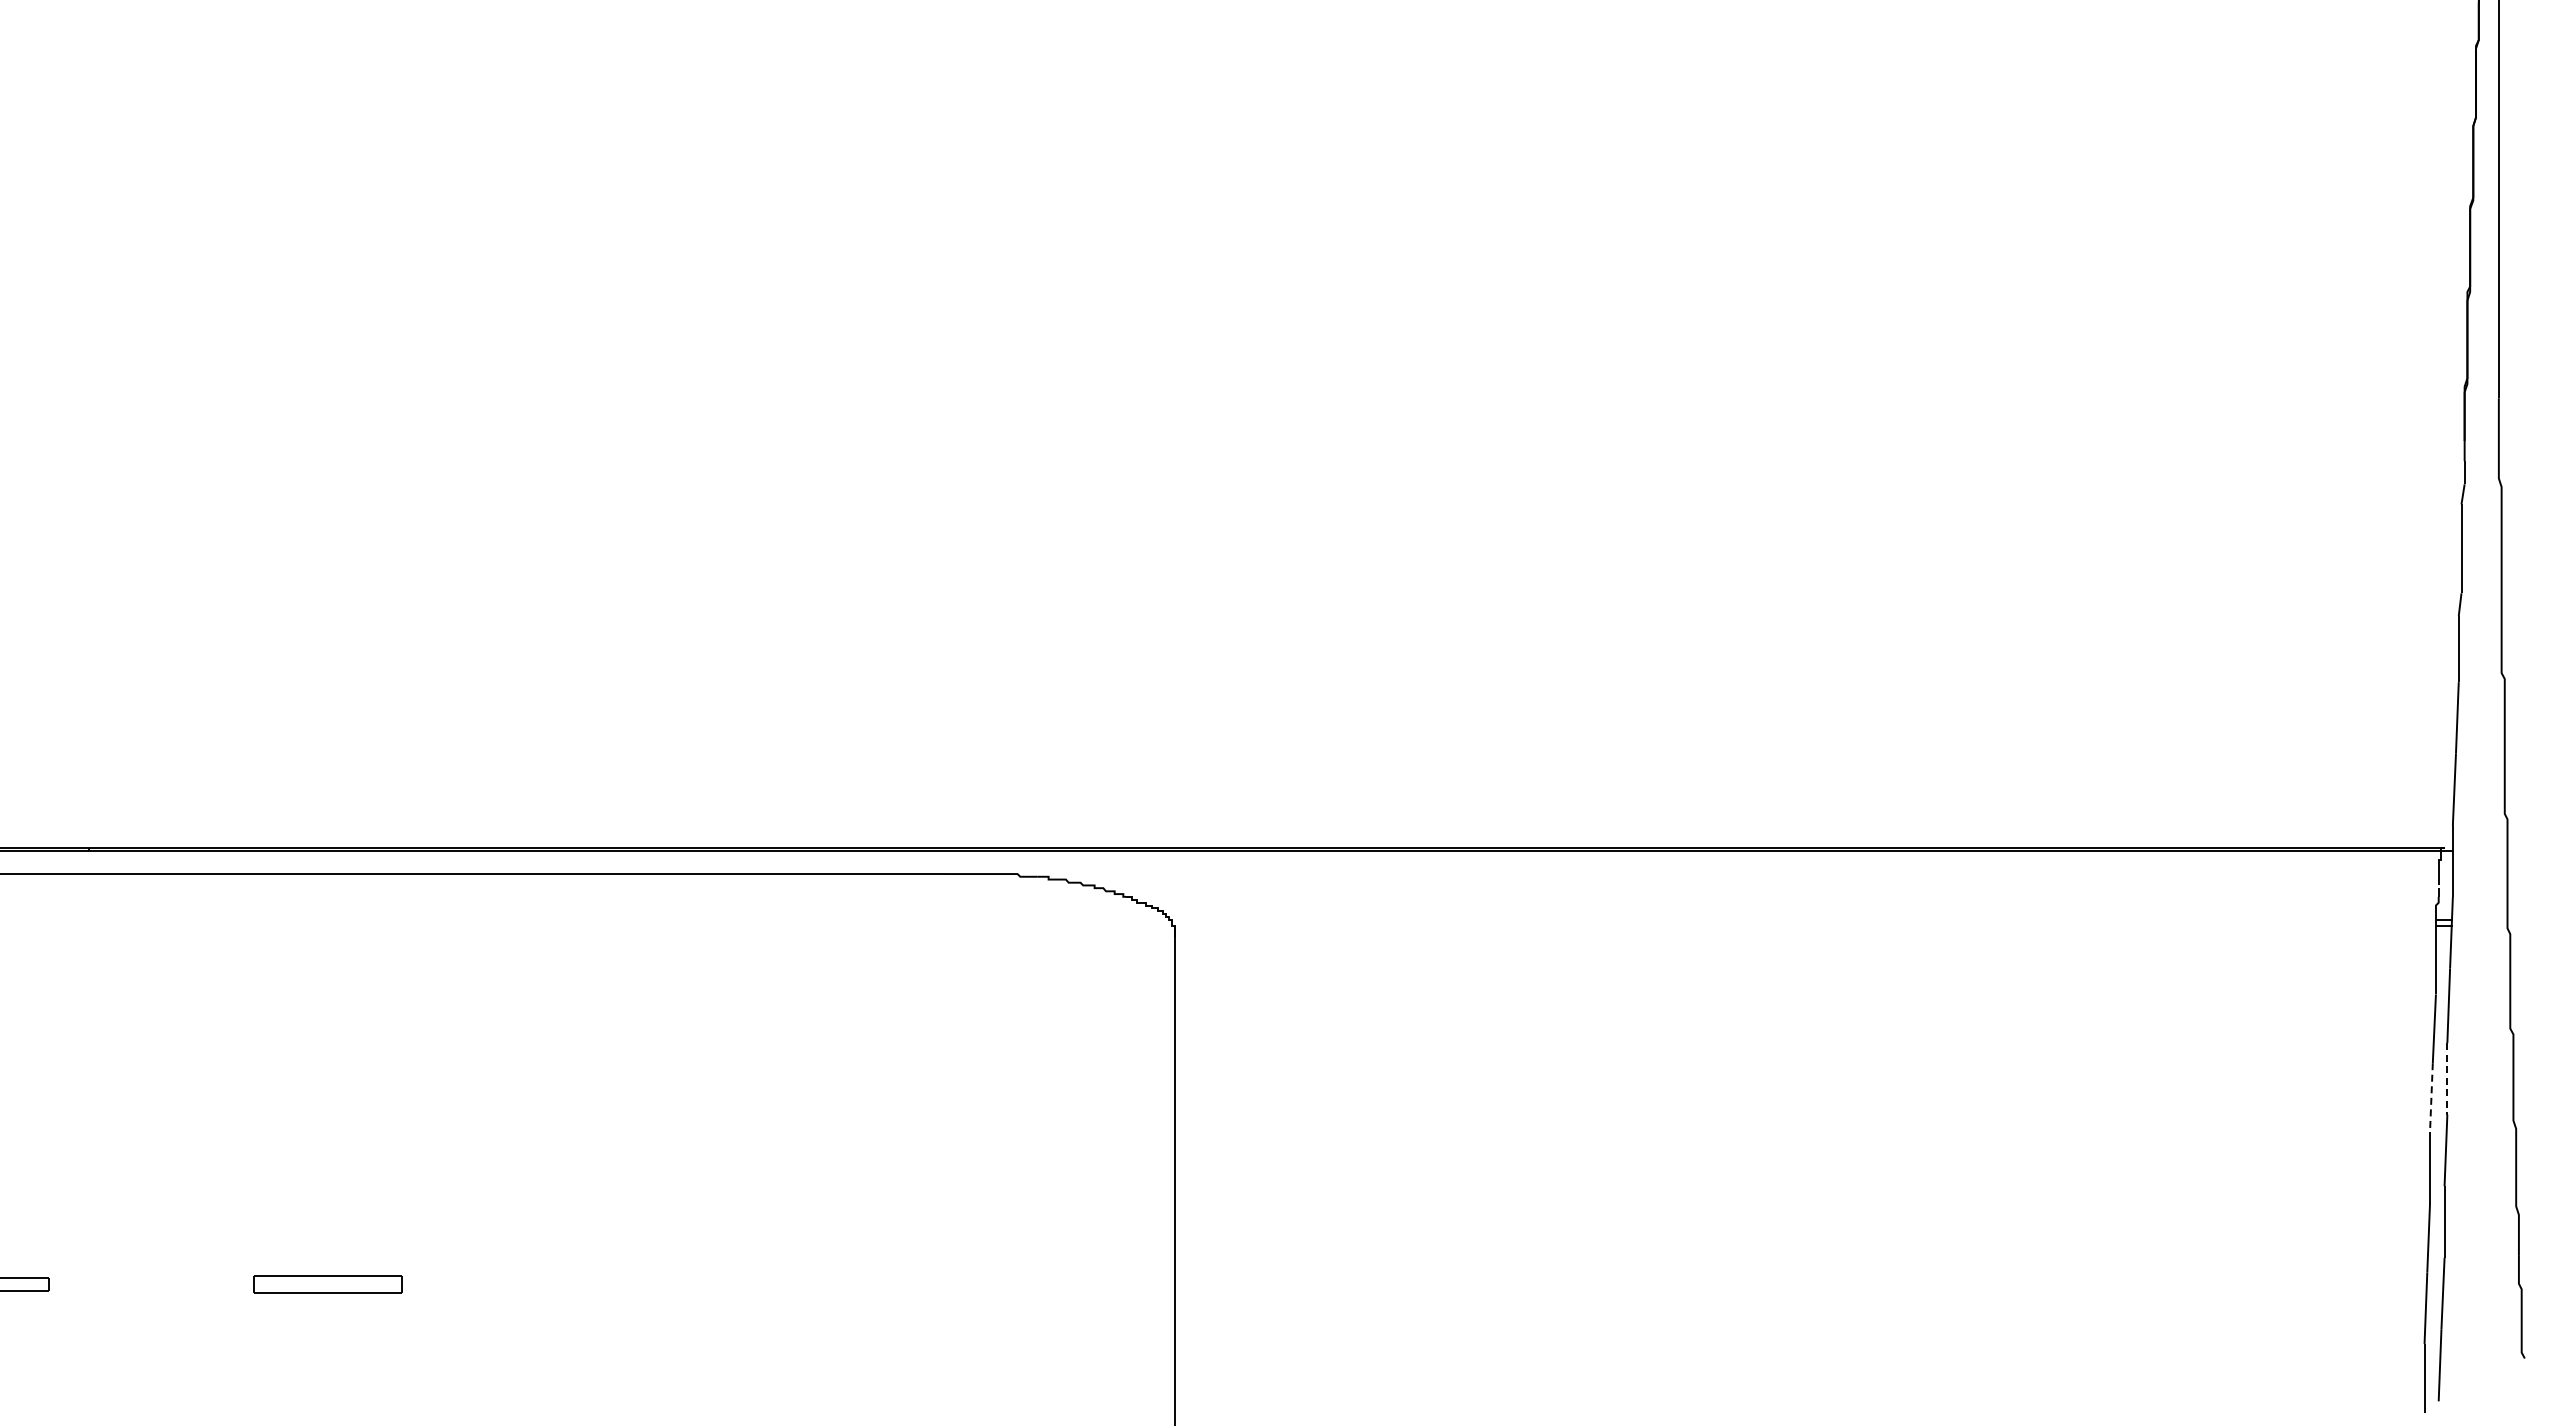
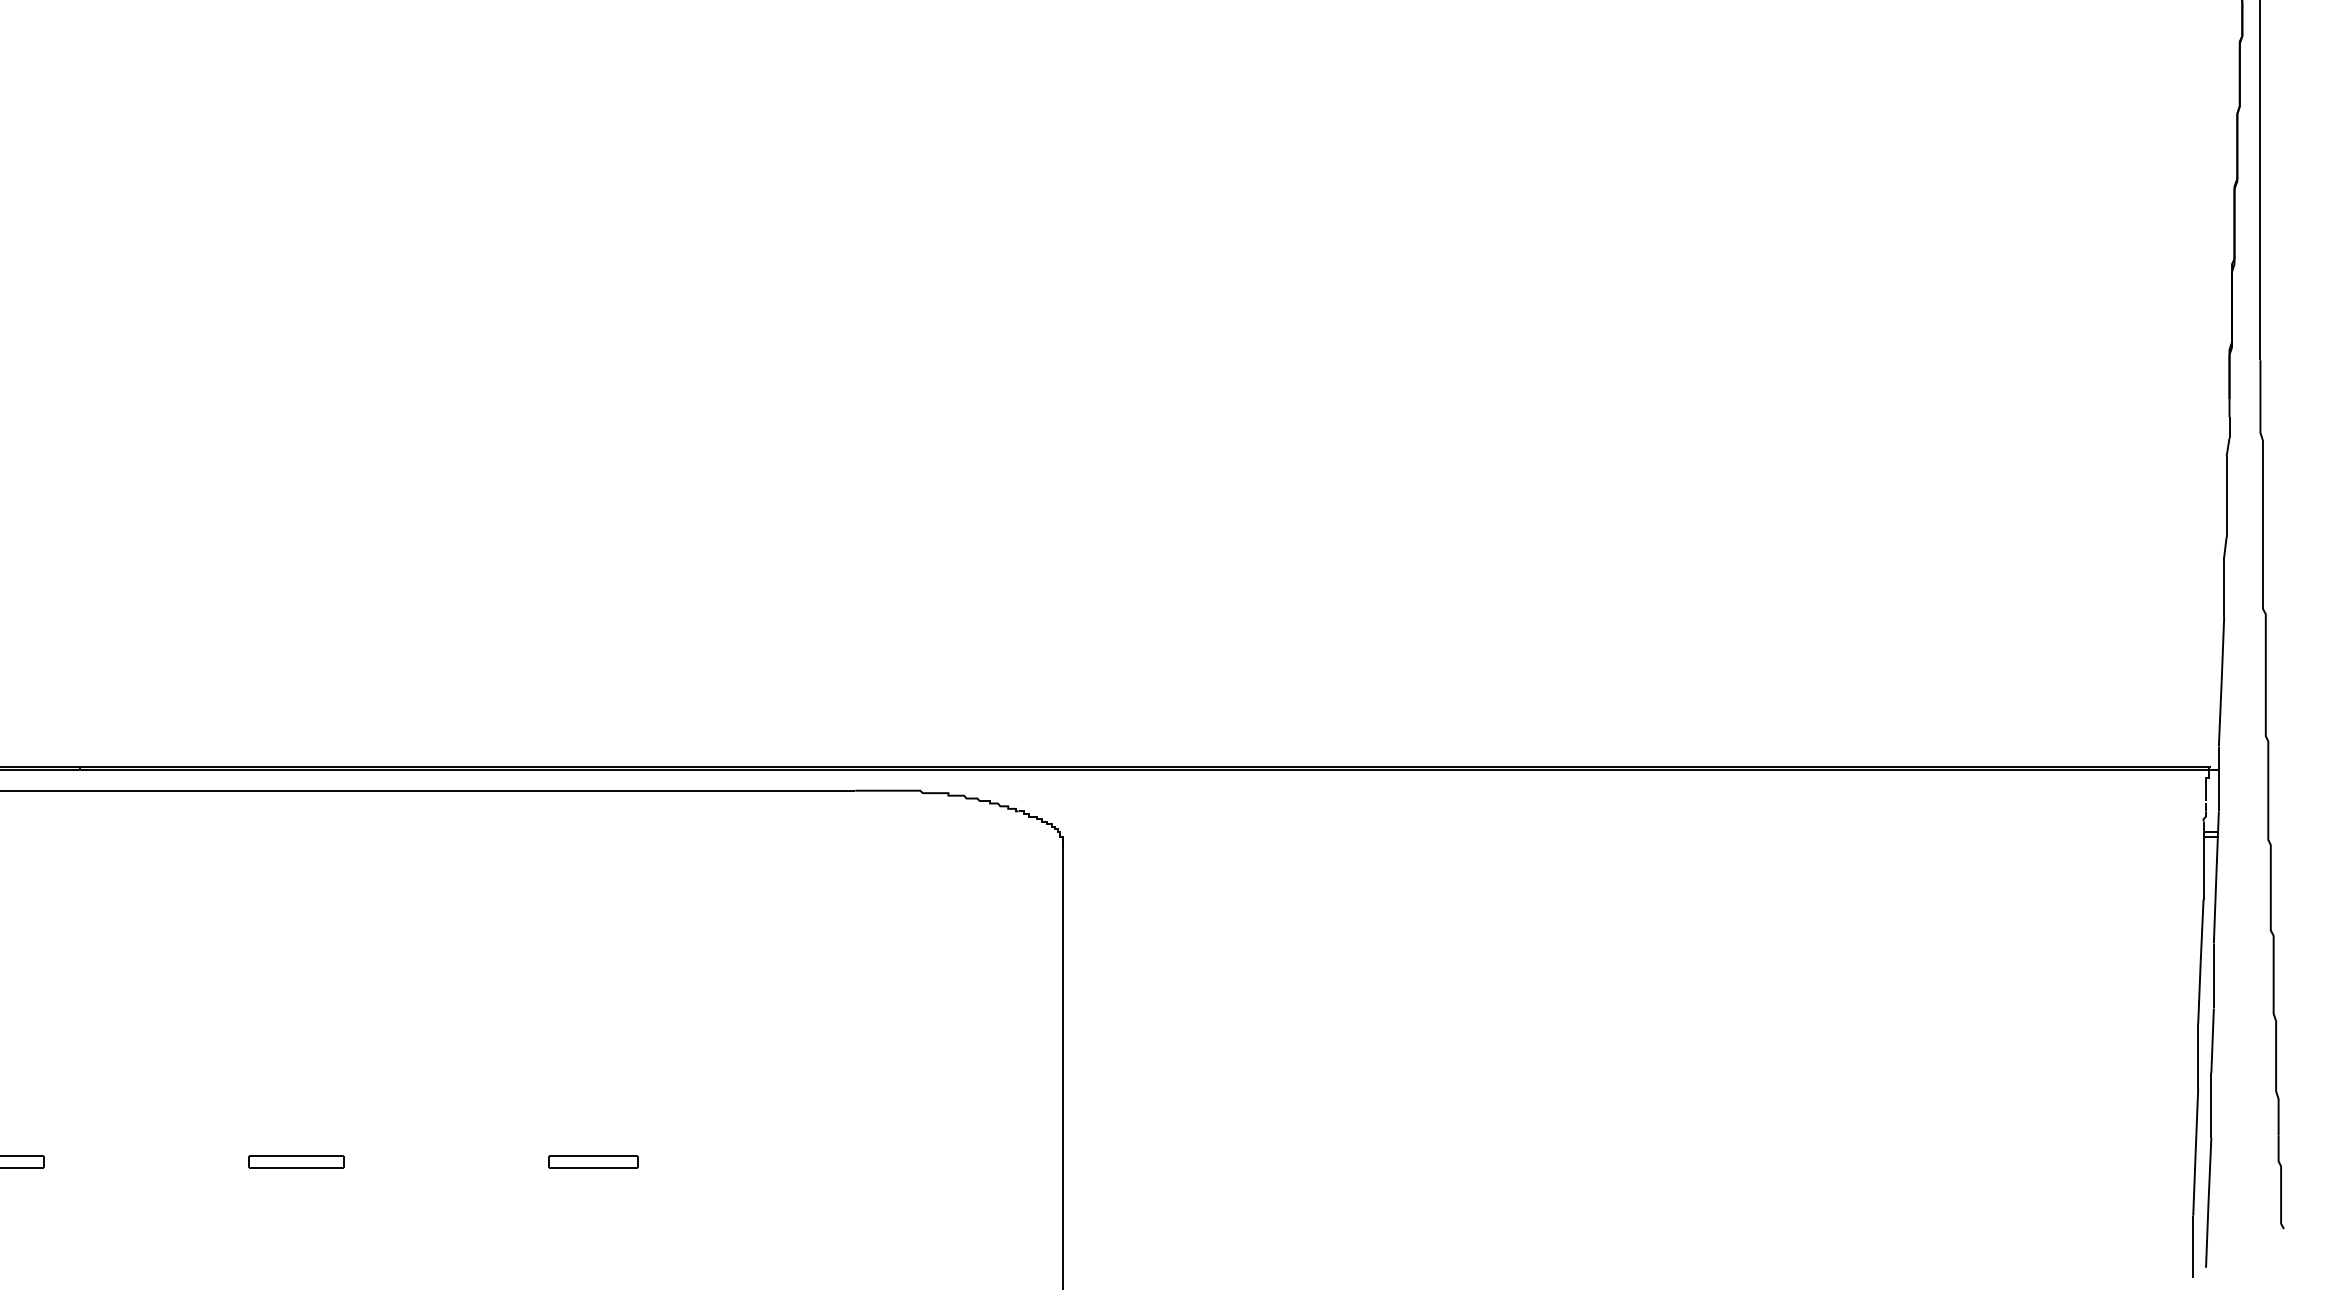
line: (2447, 1078) -> (2213, 975), dashed -> solid
line: (2431, 1098) -> (2199, 993), dashed -> solid
part: (328, 1284) -> (296, 1162), size x0.71
part: (655, 1284) -> (592, 1162), added

